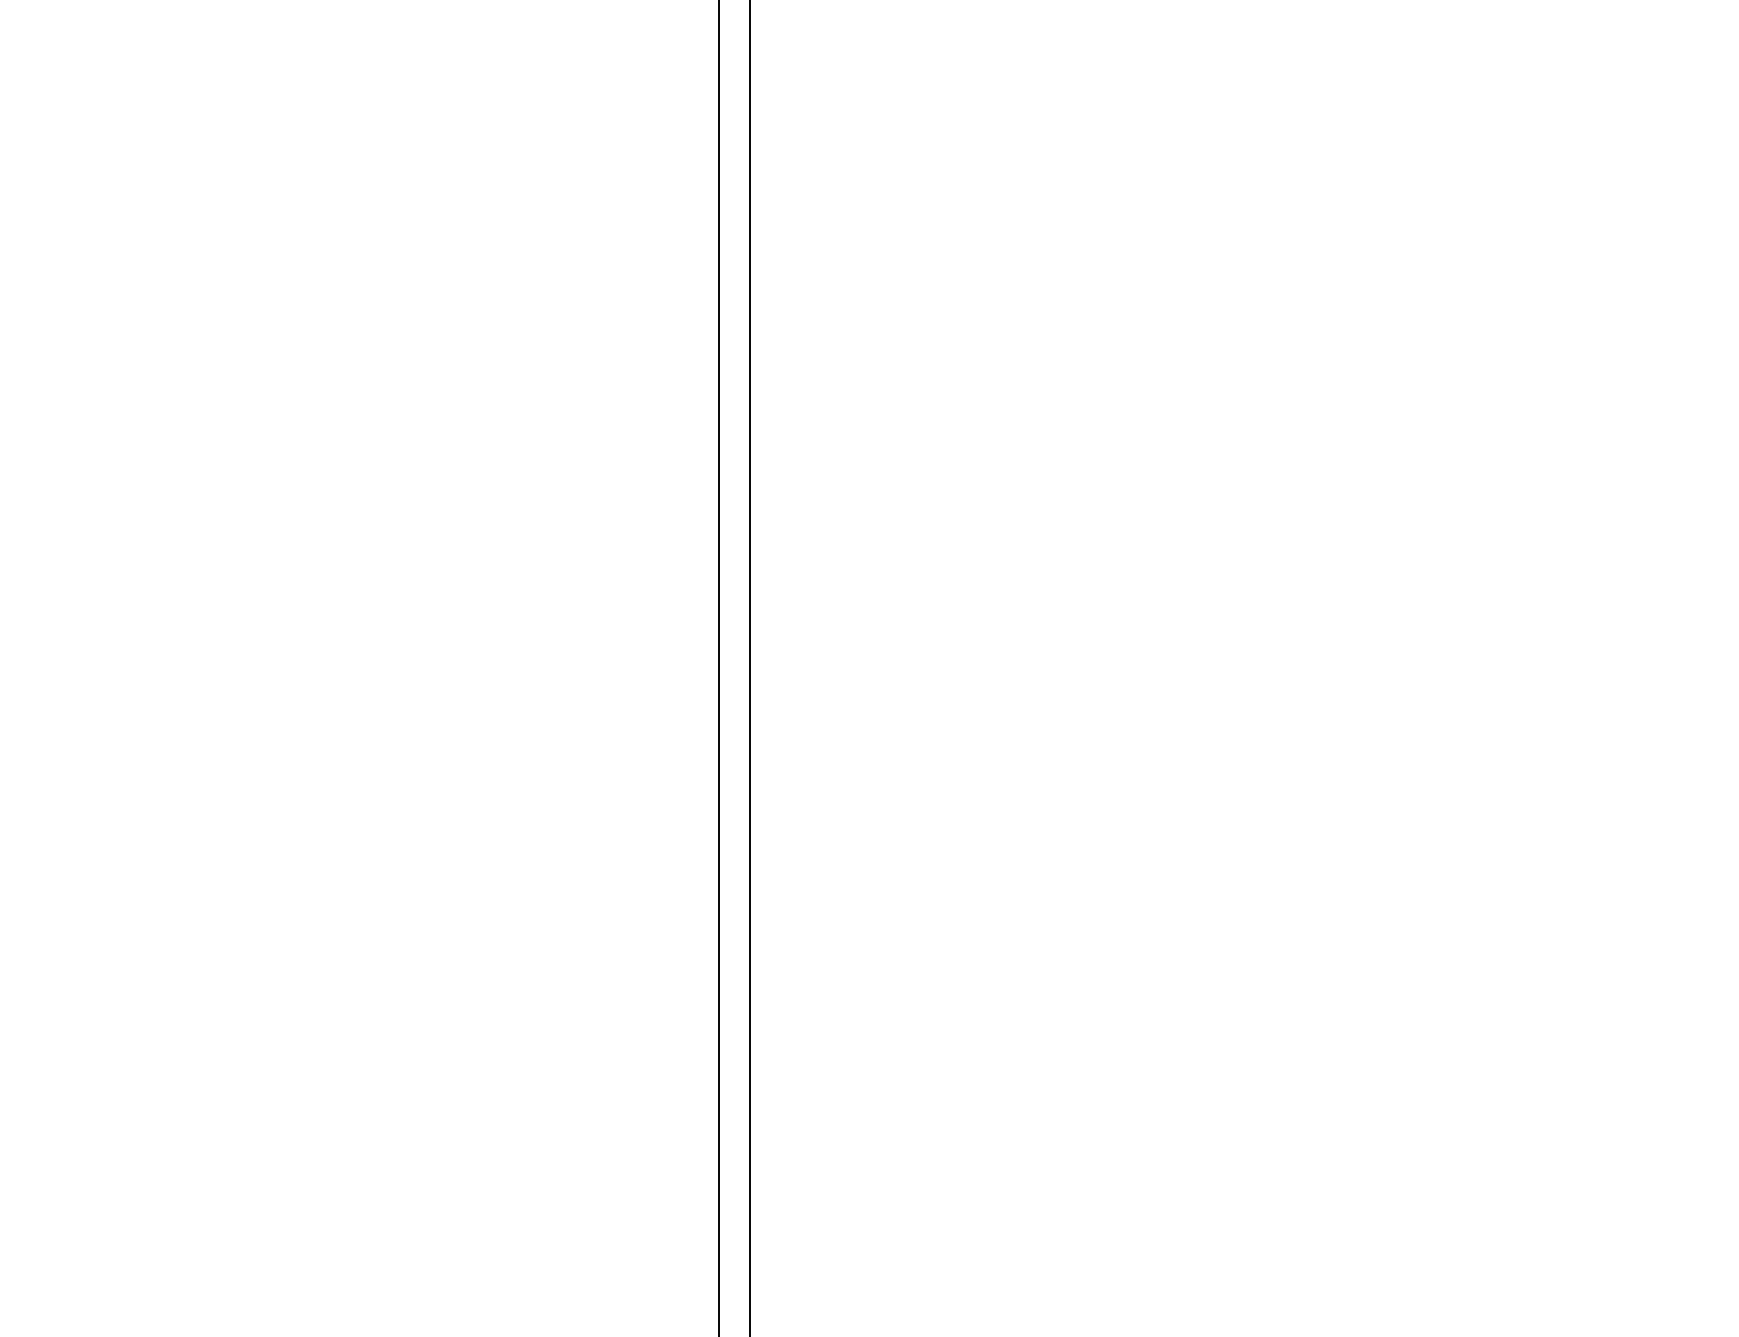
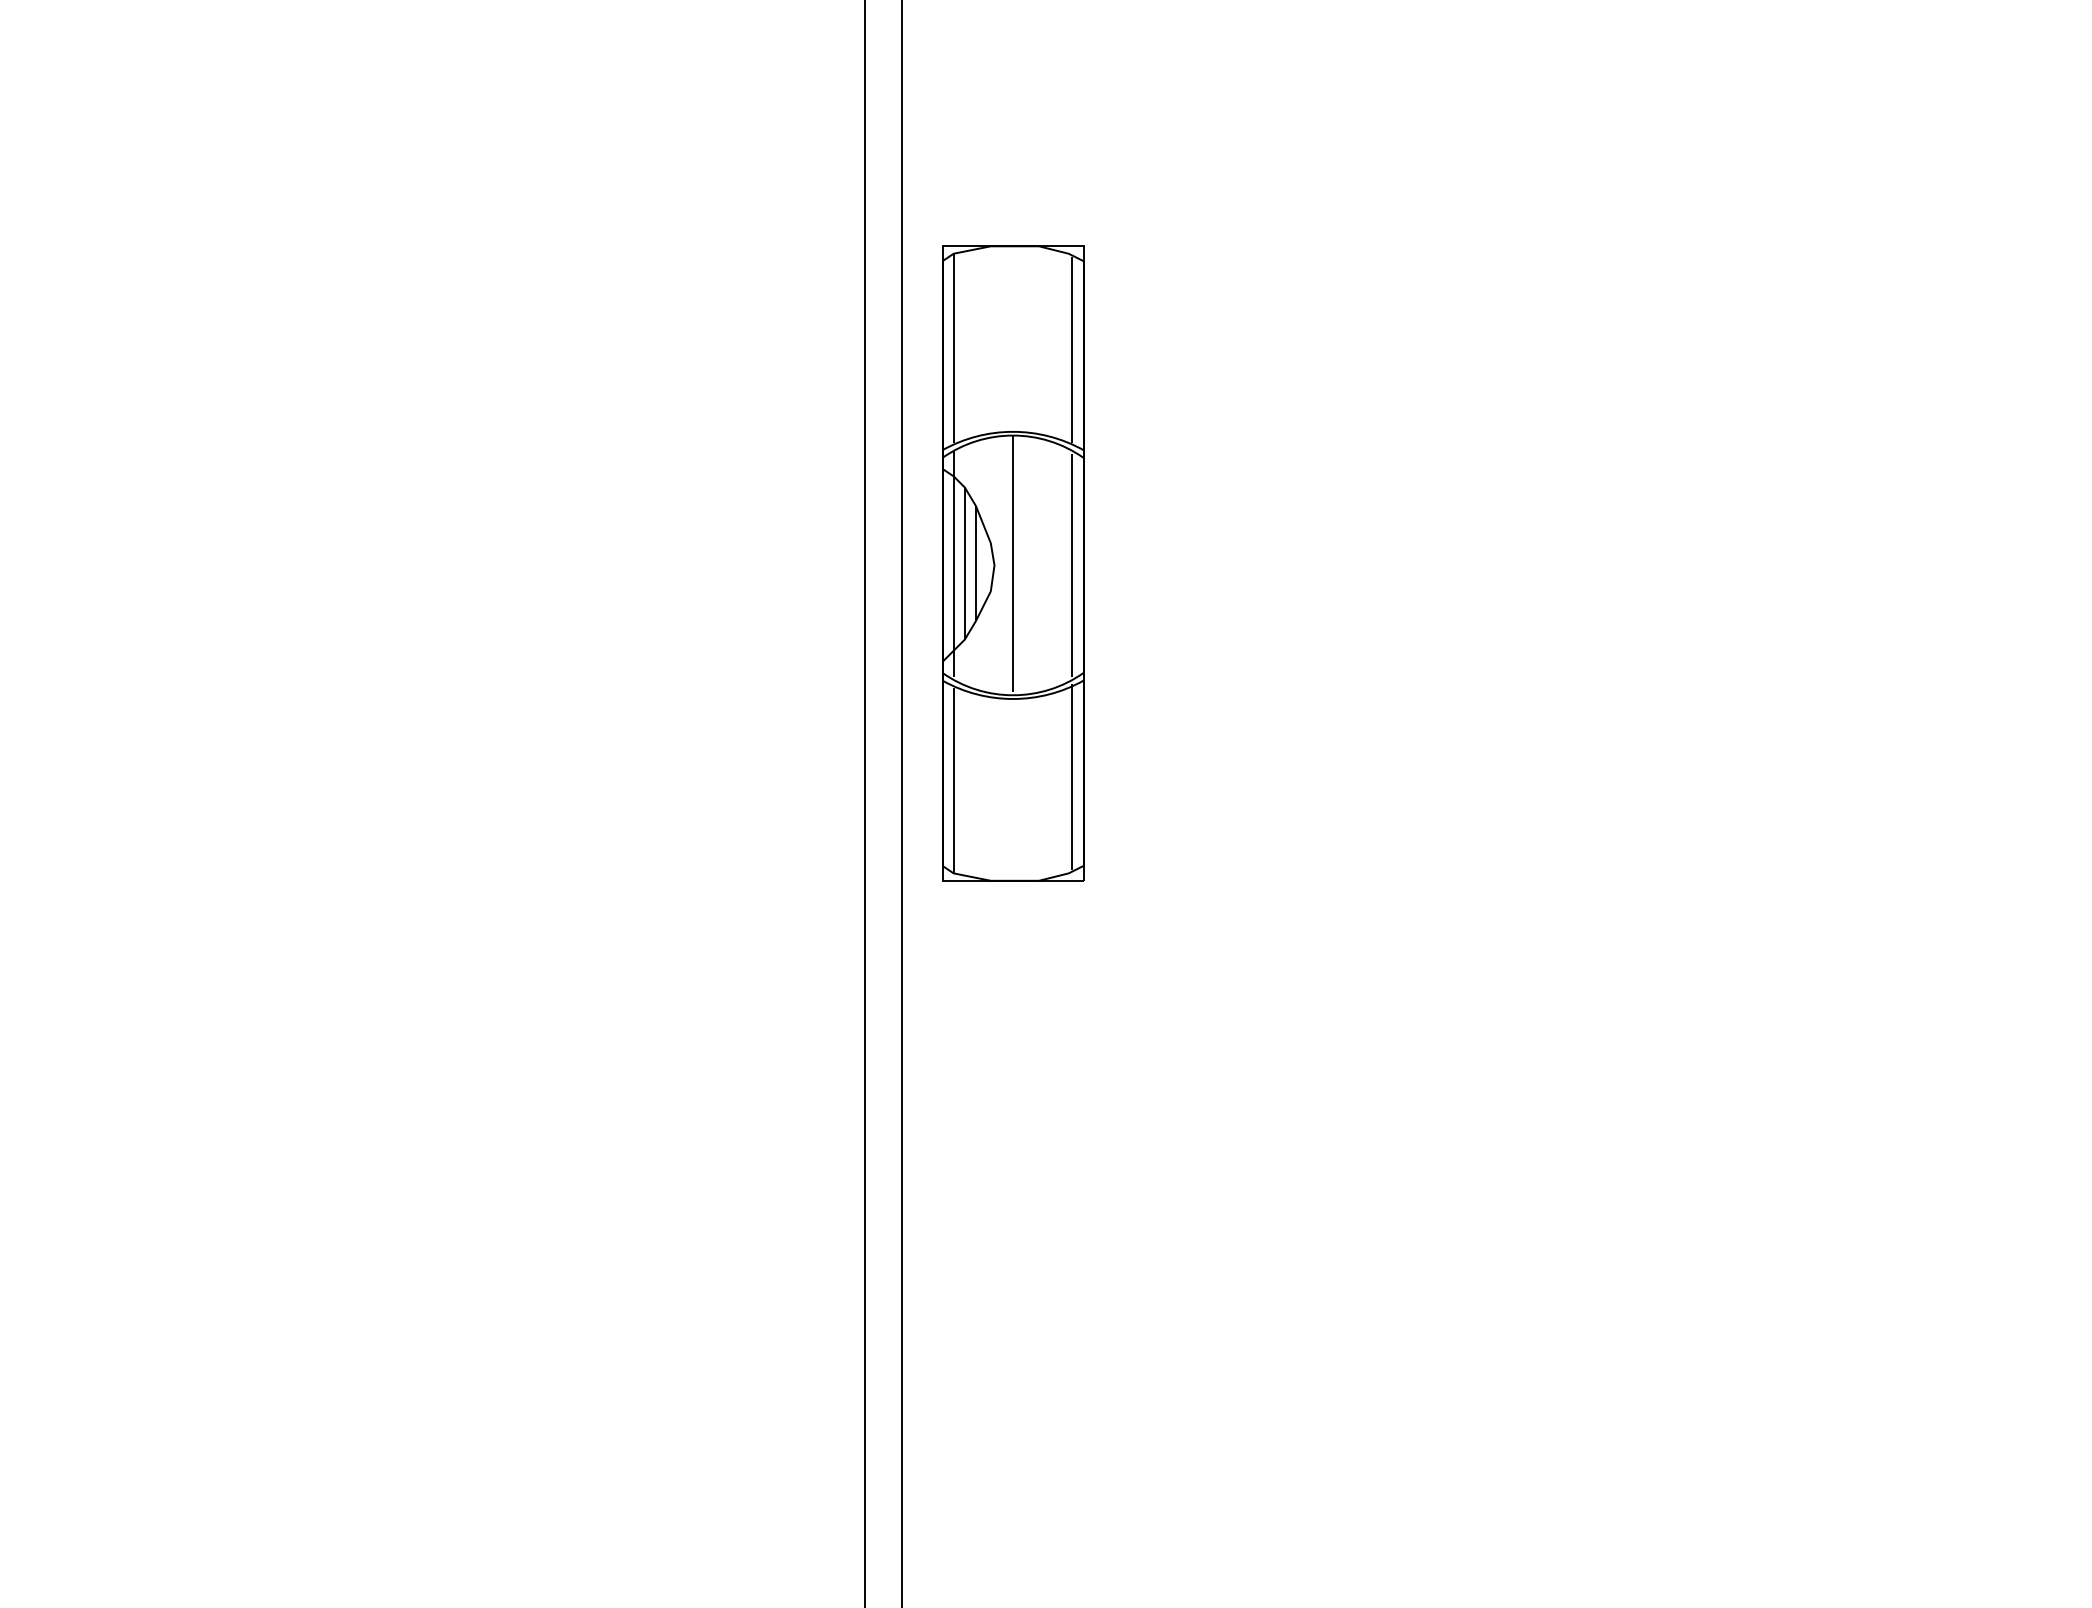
part: (842, 468) -> (1013, 563), added

